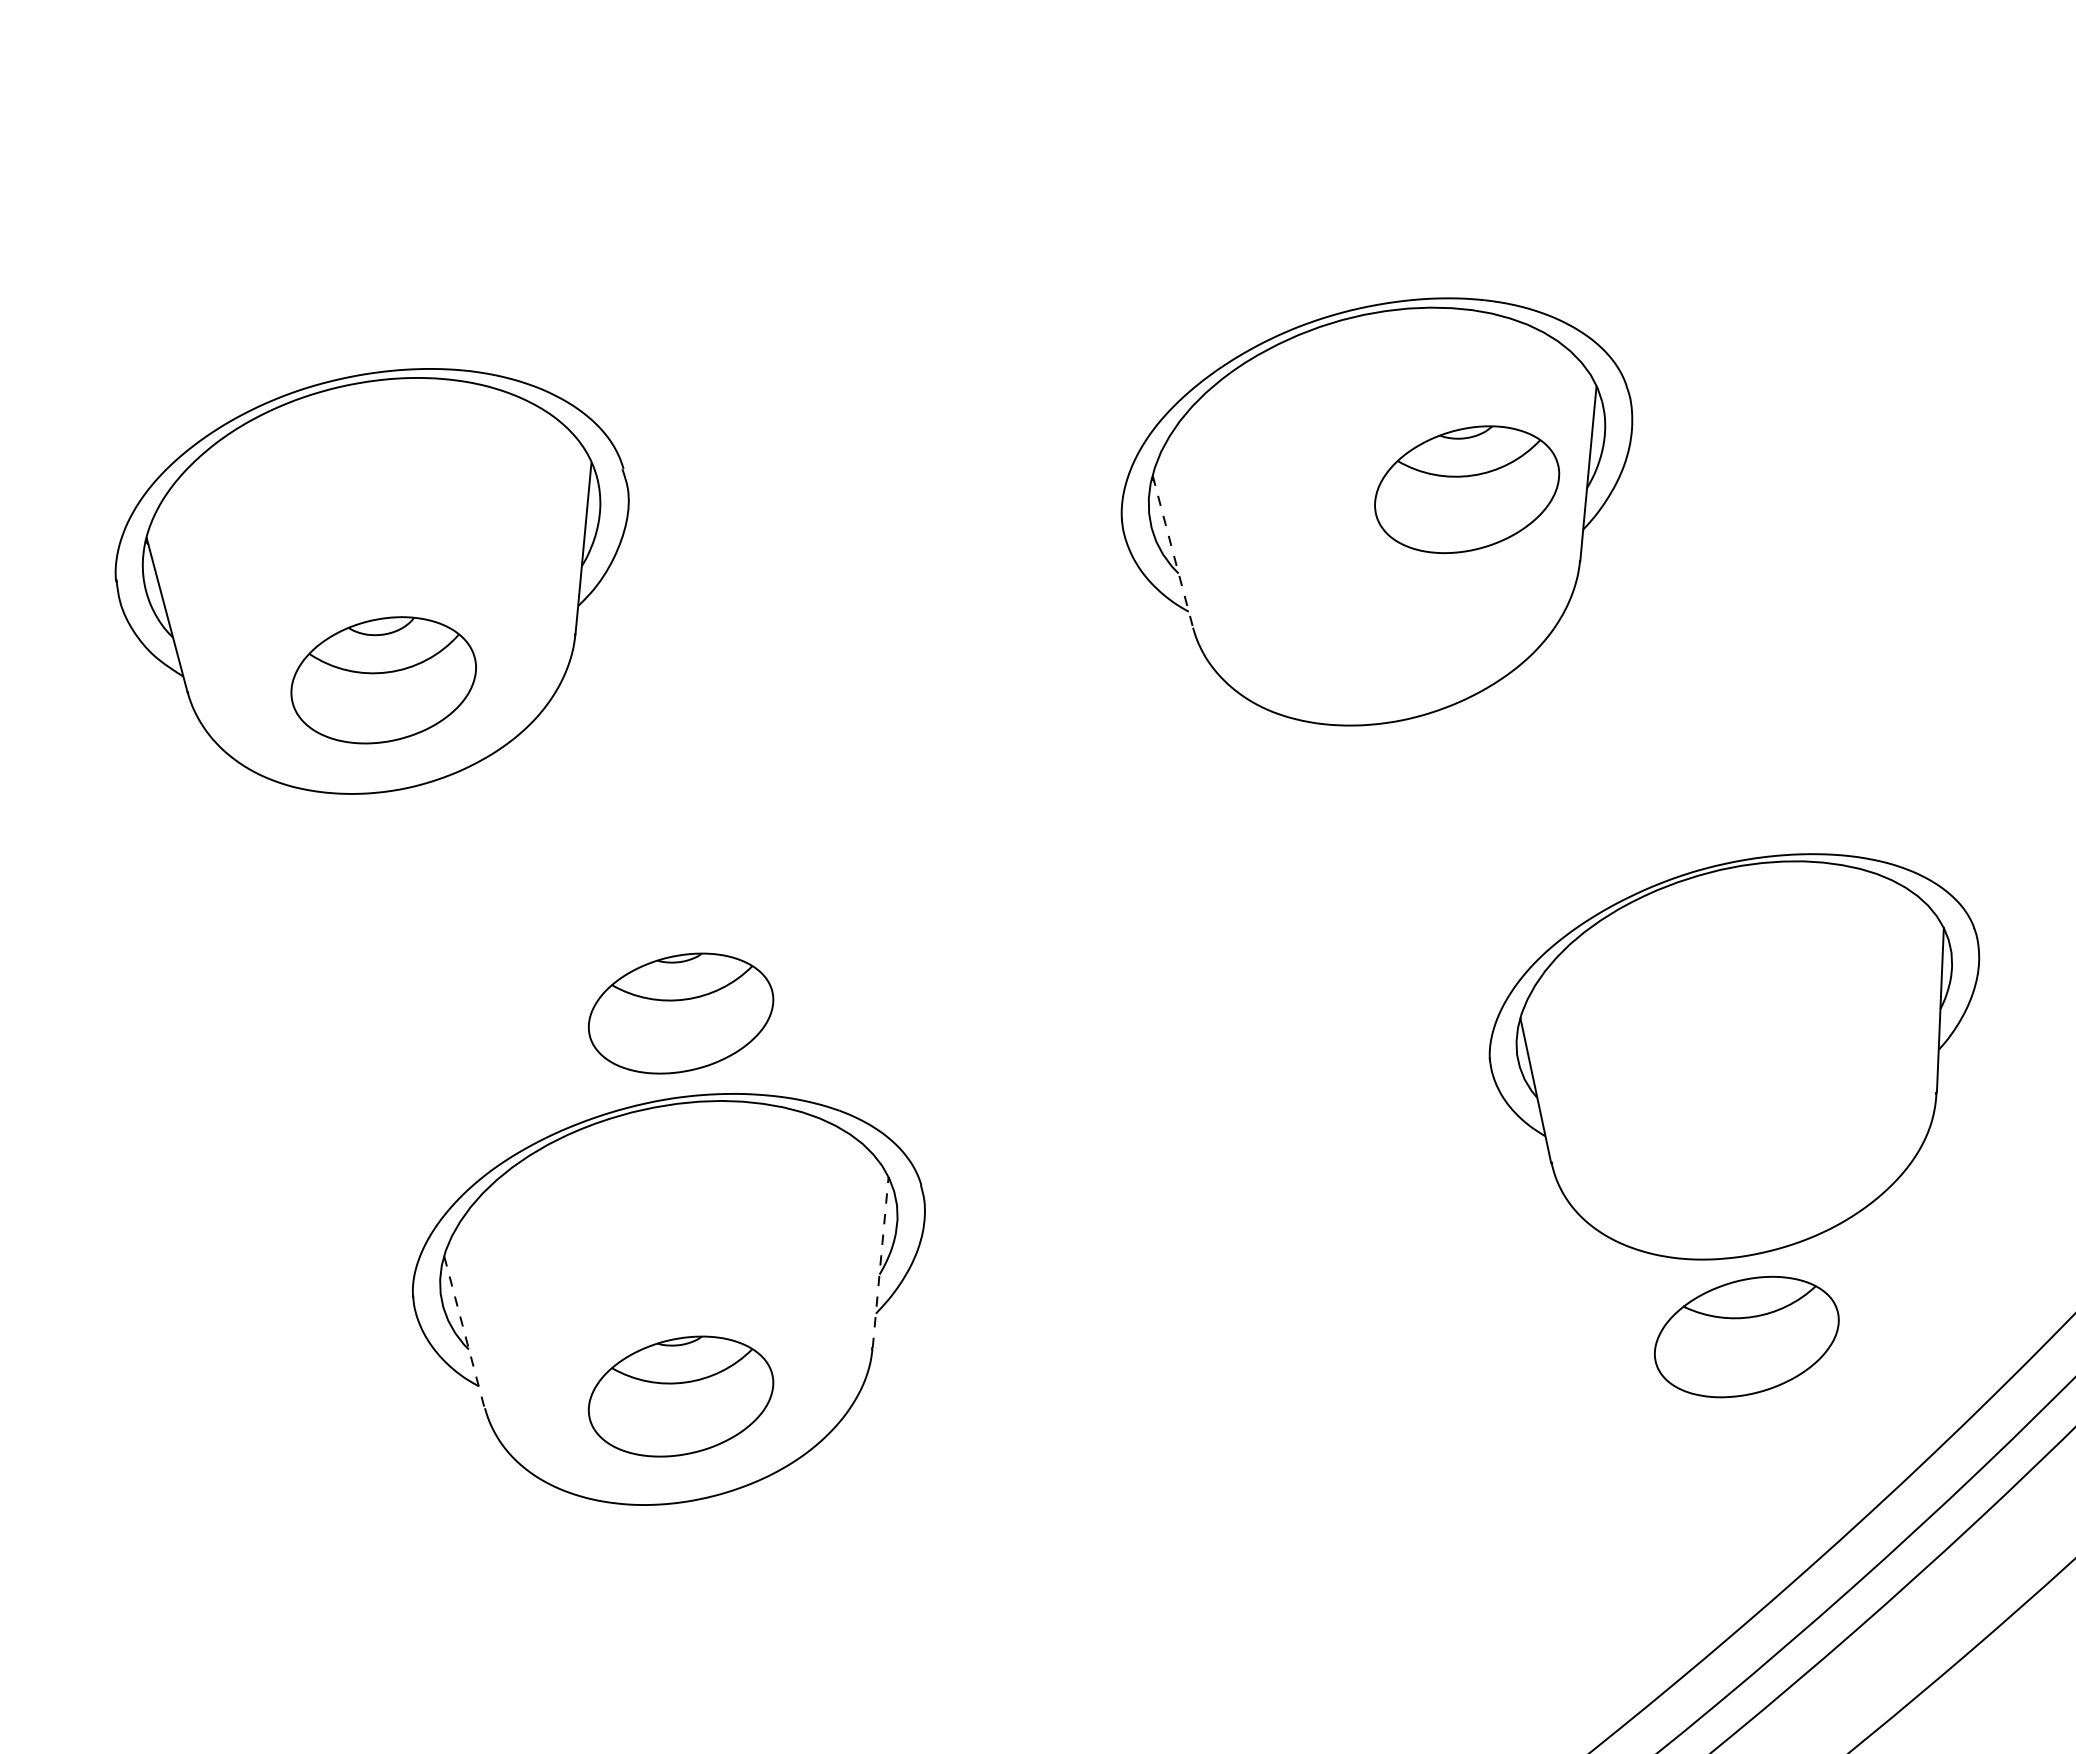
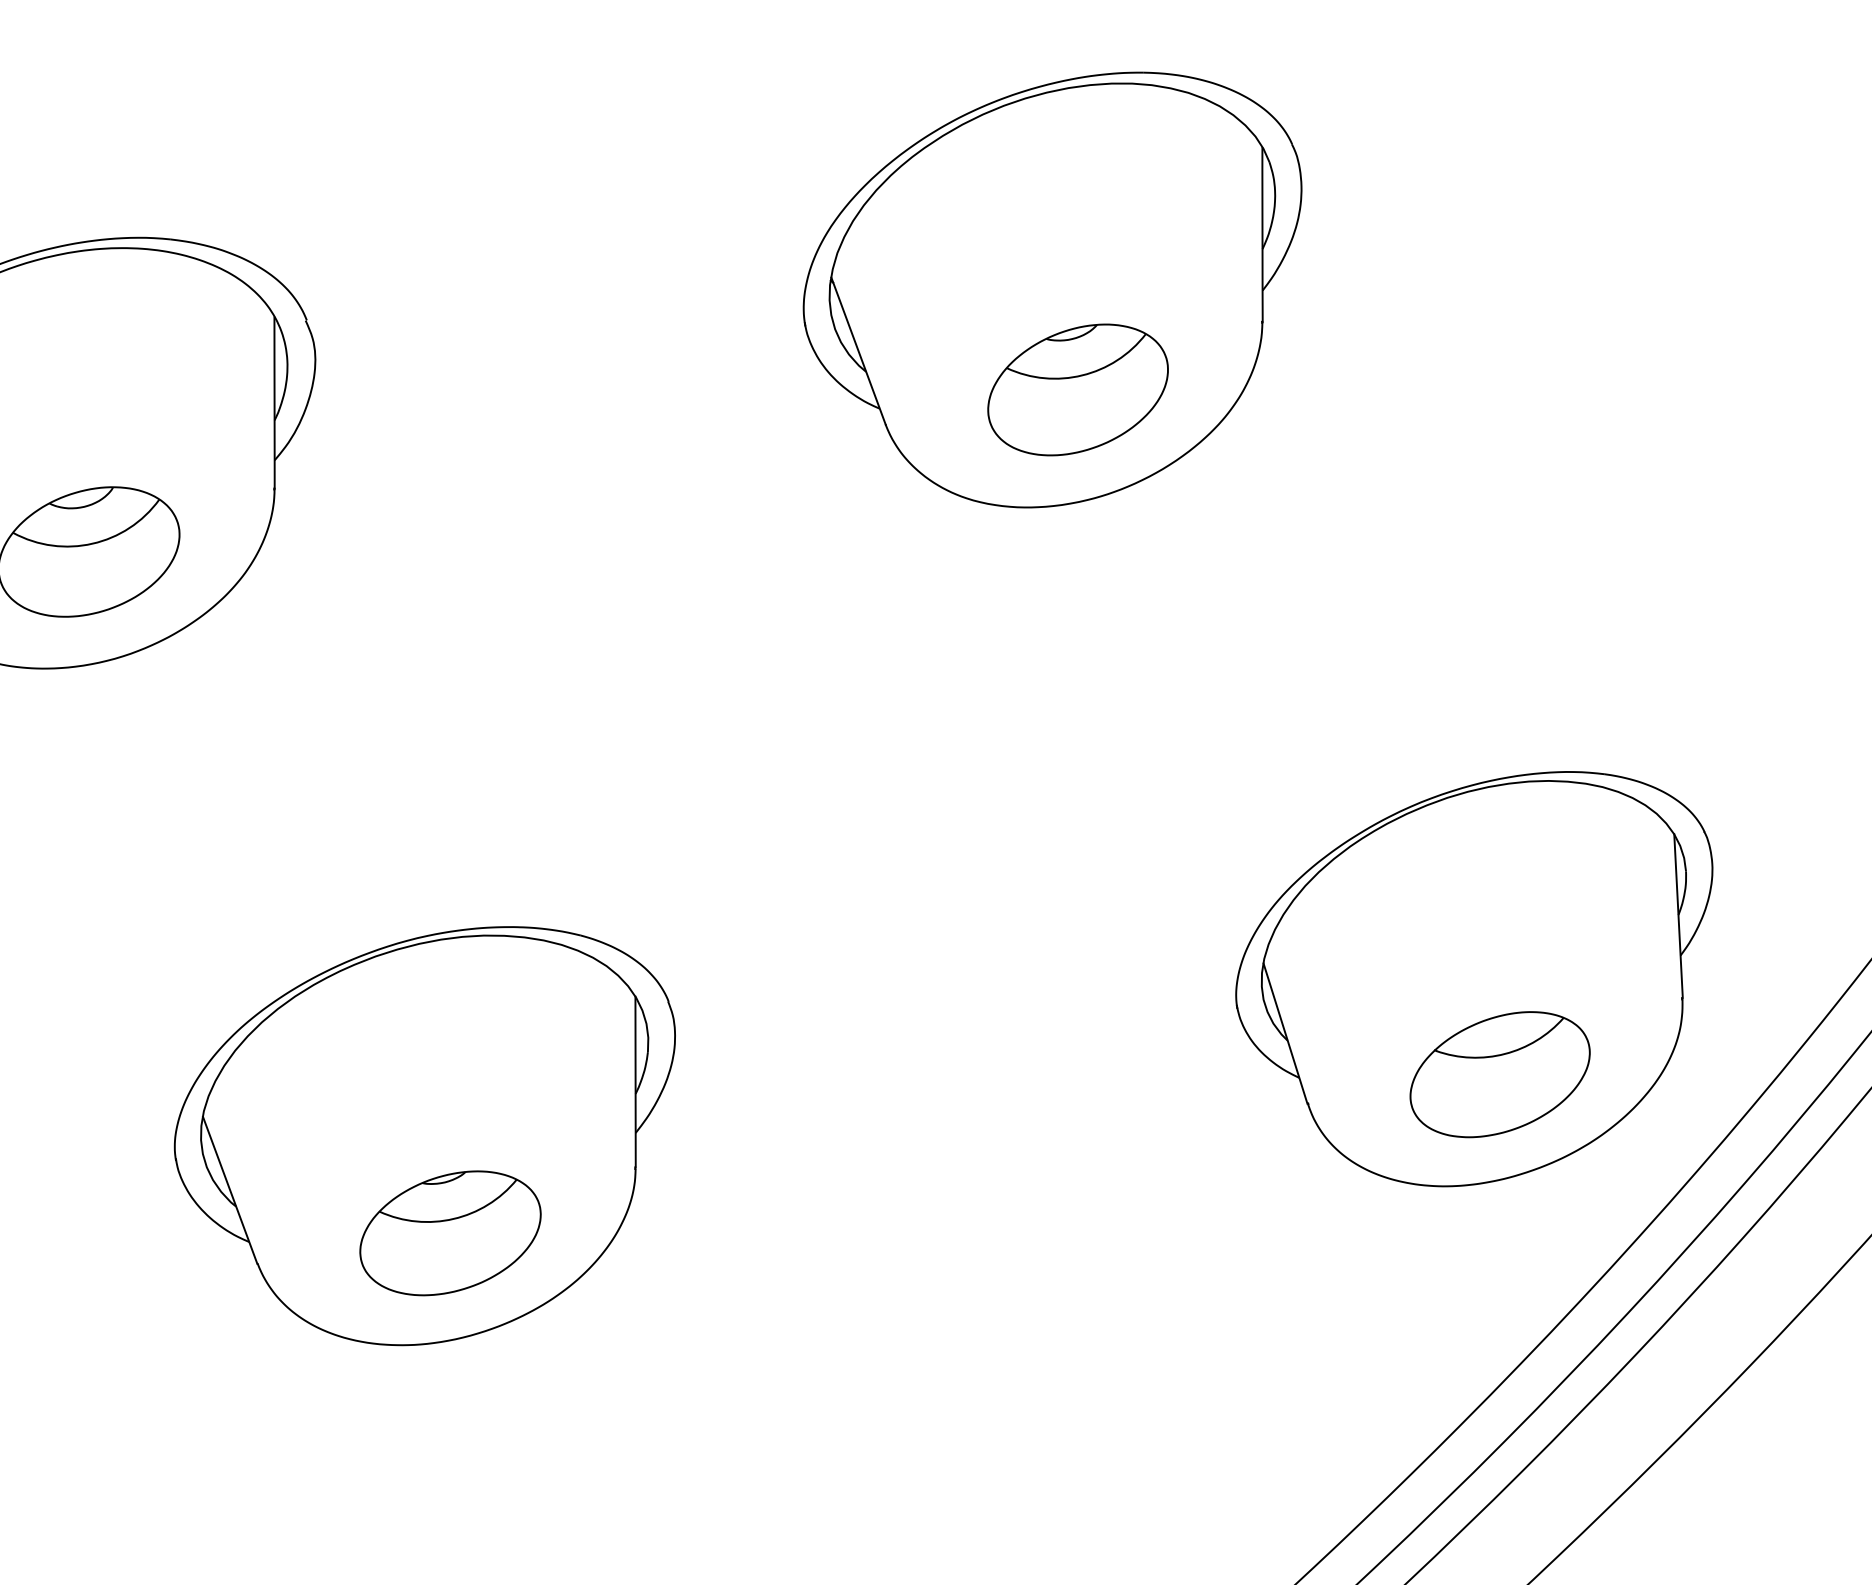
part: (1467, 489) -> (1078, 389), moved
line: (1173, 552) -> (859, 351), dashed -> solid
part: (681, 1013) -> (415, 854), removed
part: (1734, 1056) -> (1479, 981), moved
line: (880, 1262) -> (635, 1081), dashed -> solid
line: (464, 1332) -> (230, 1190), dashed -> solid

